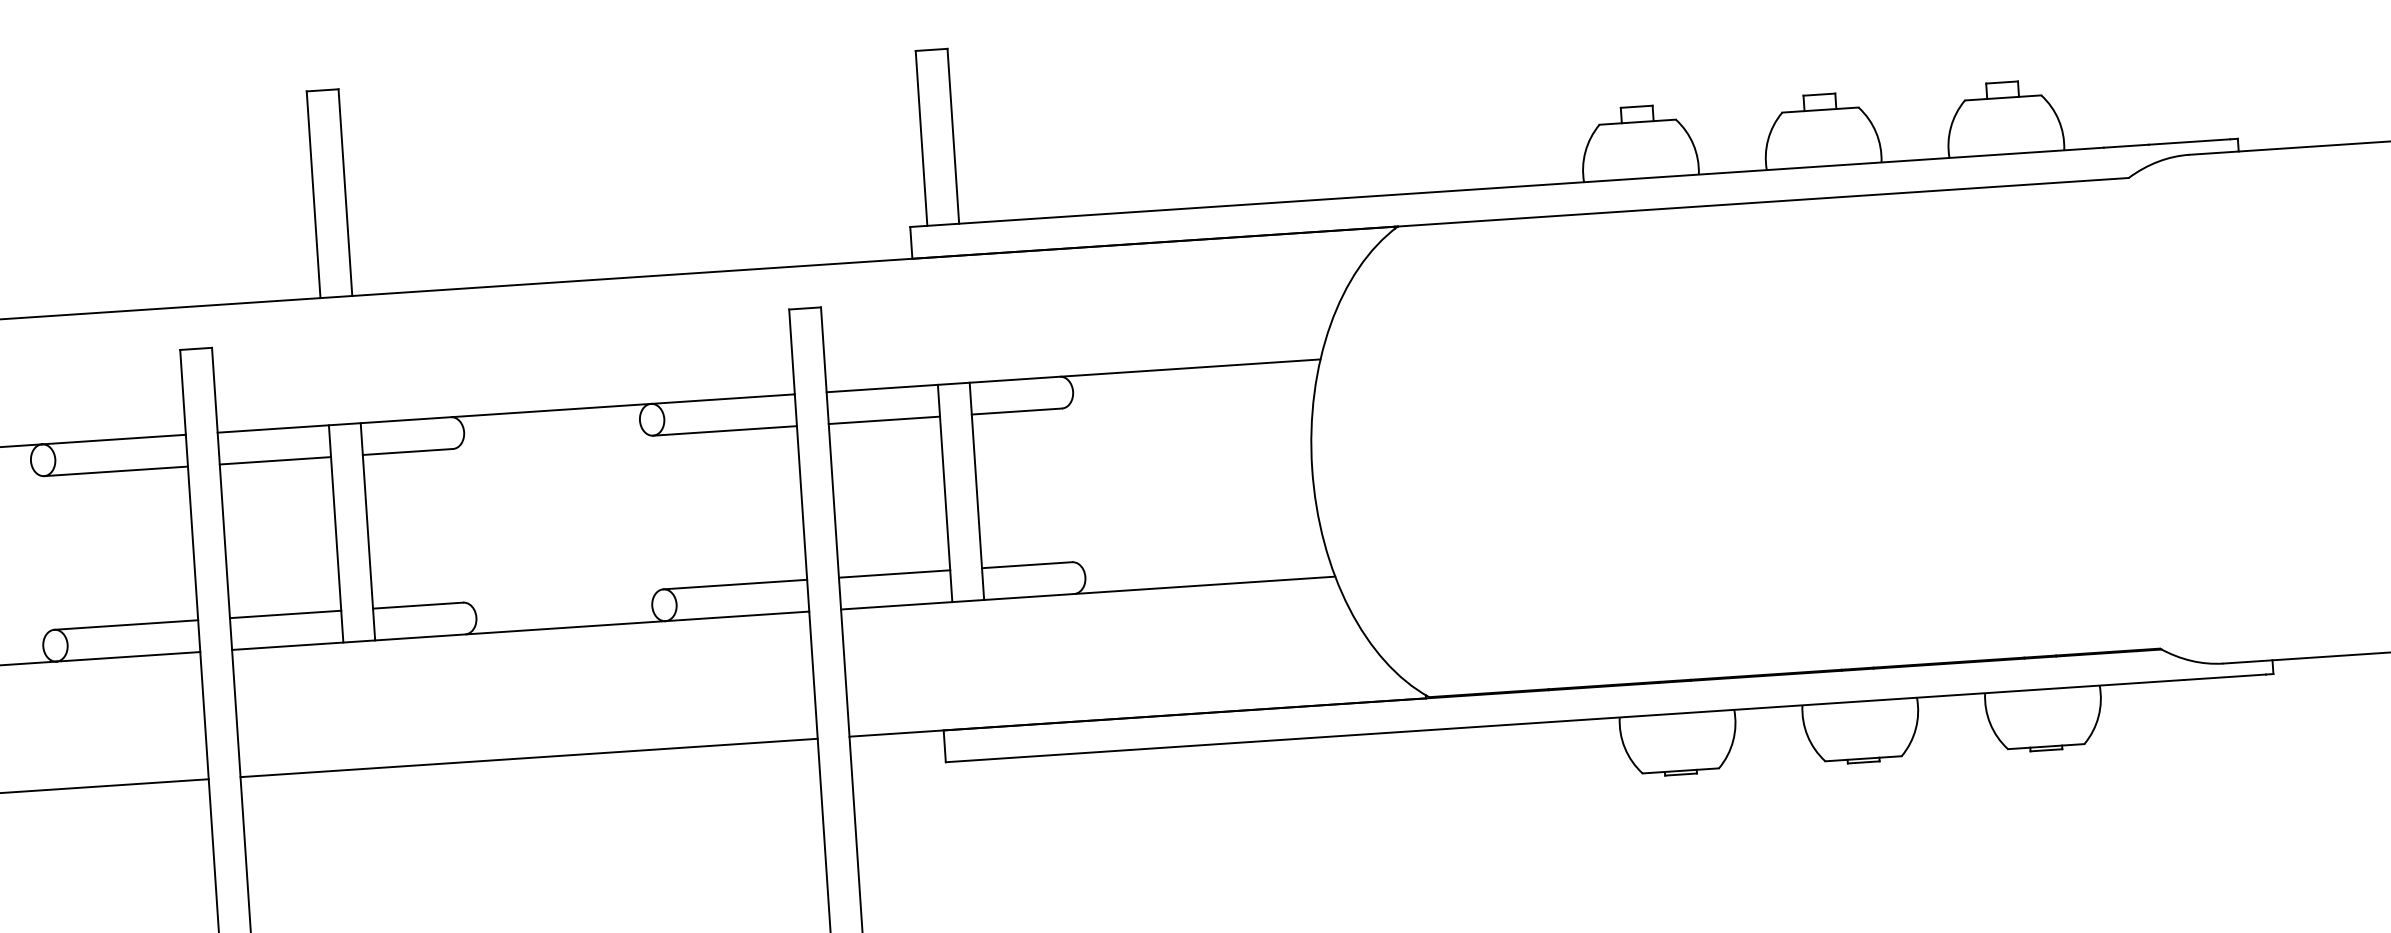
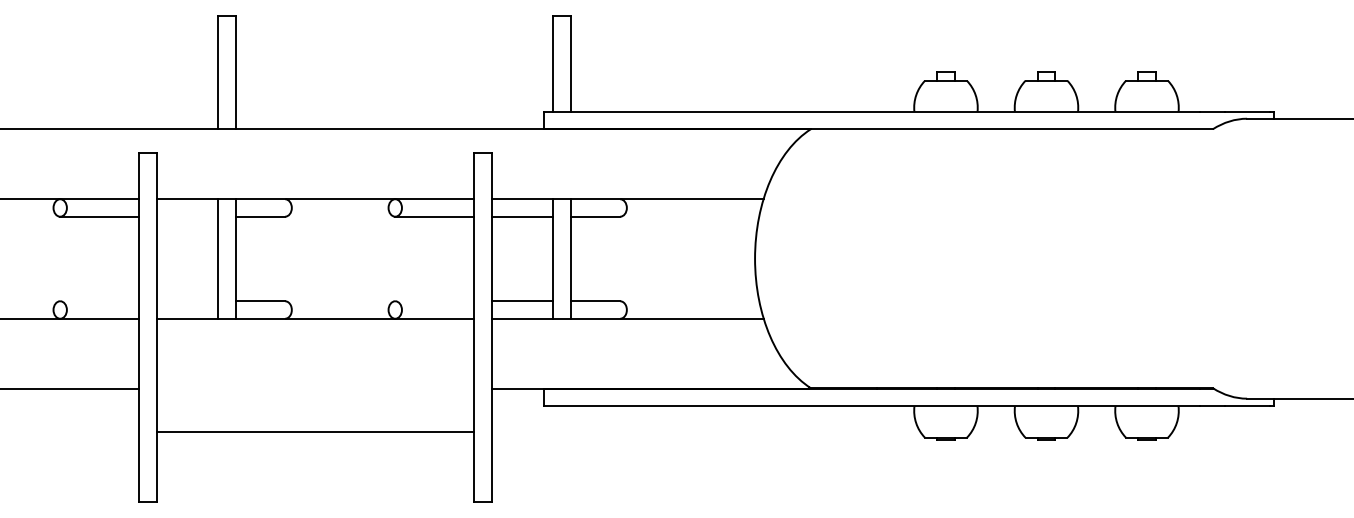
line: (275, 460) -> (187, 216), removed
line: (734, 585) -> (434, 301), removed
line: (285, 614) -> (187, 301), removed
line: (125, 625) -> (99, 301), removed
line: (528, 757) -> (315, 431), moved

